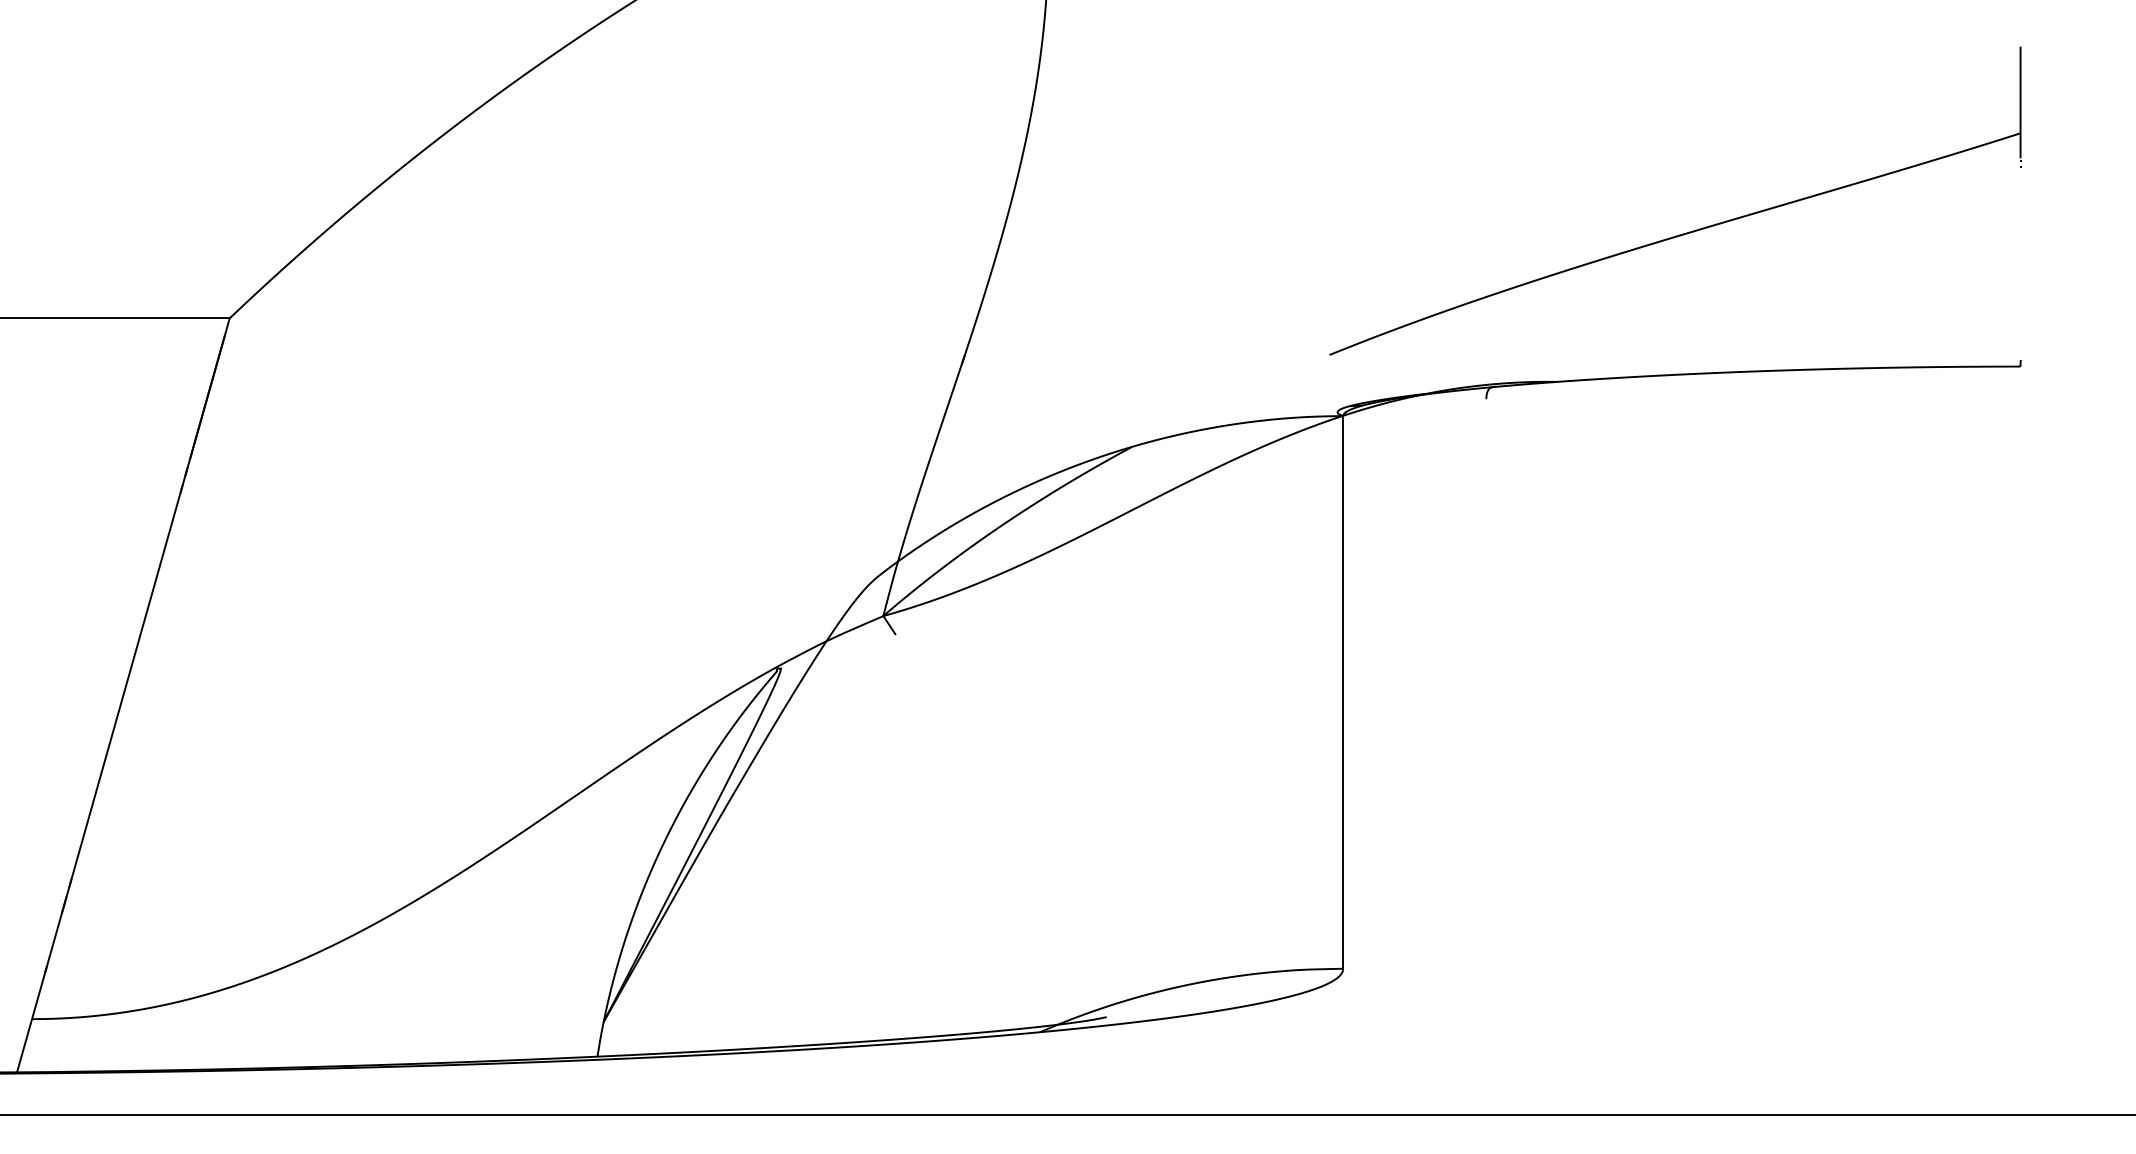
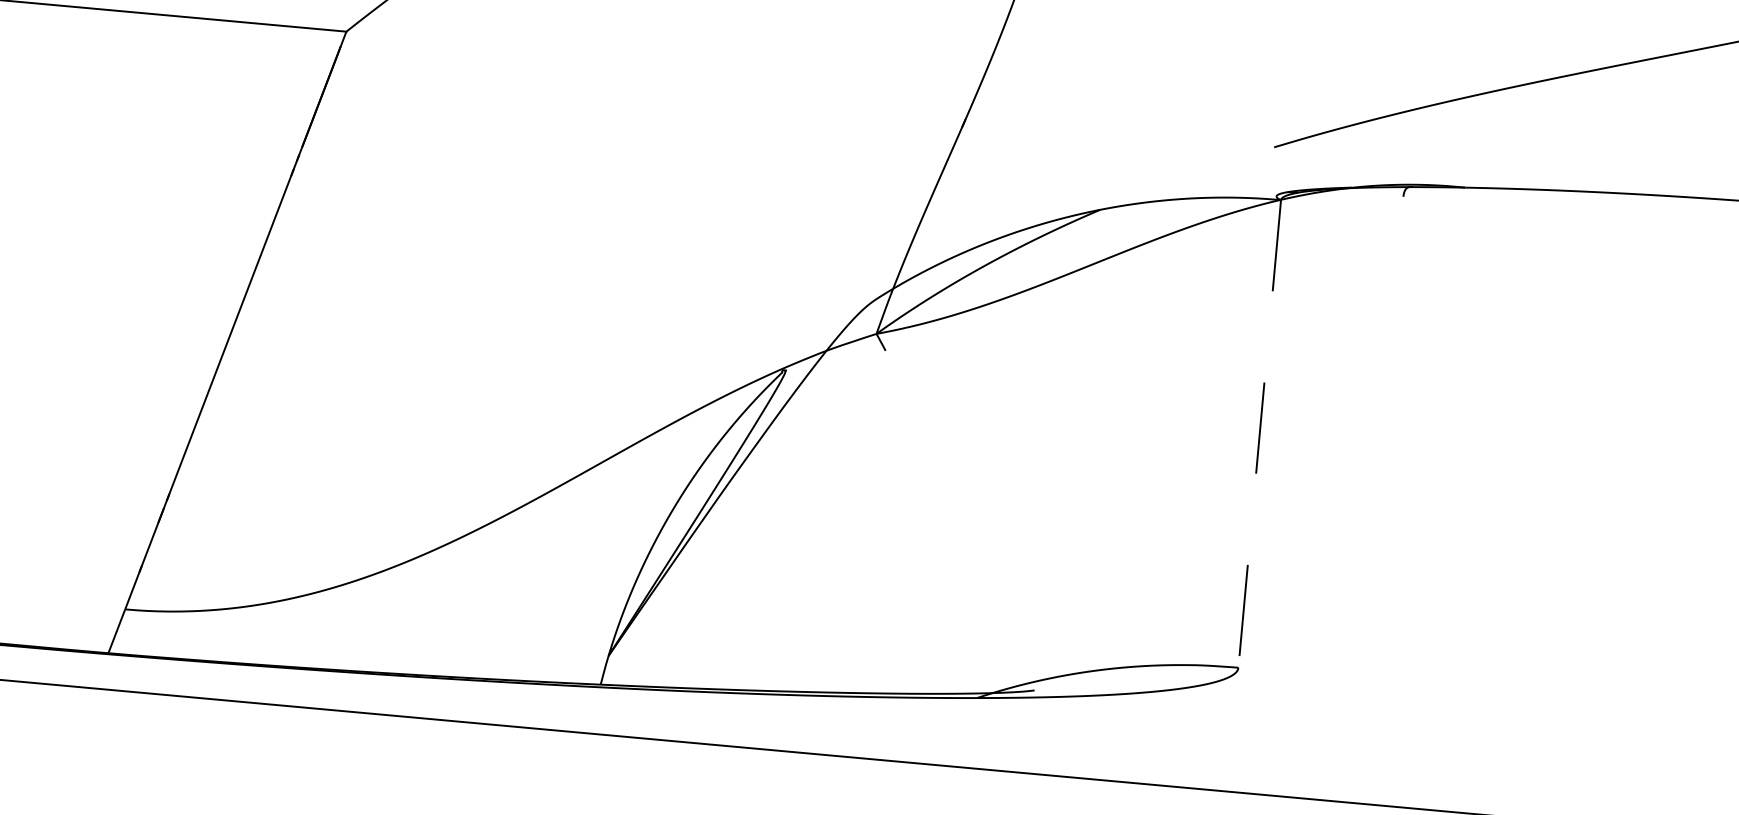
line: (1343, 692) -> (1259, 433), solid -> dashed

